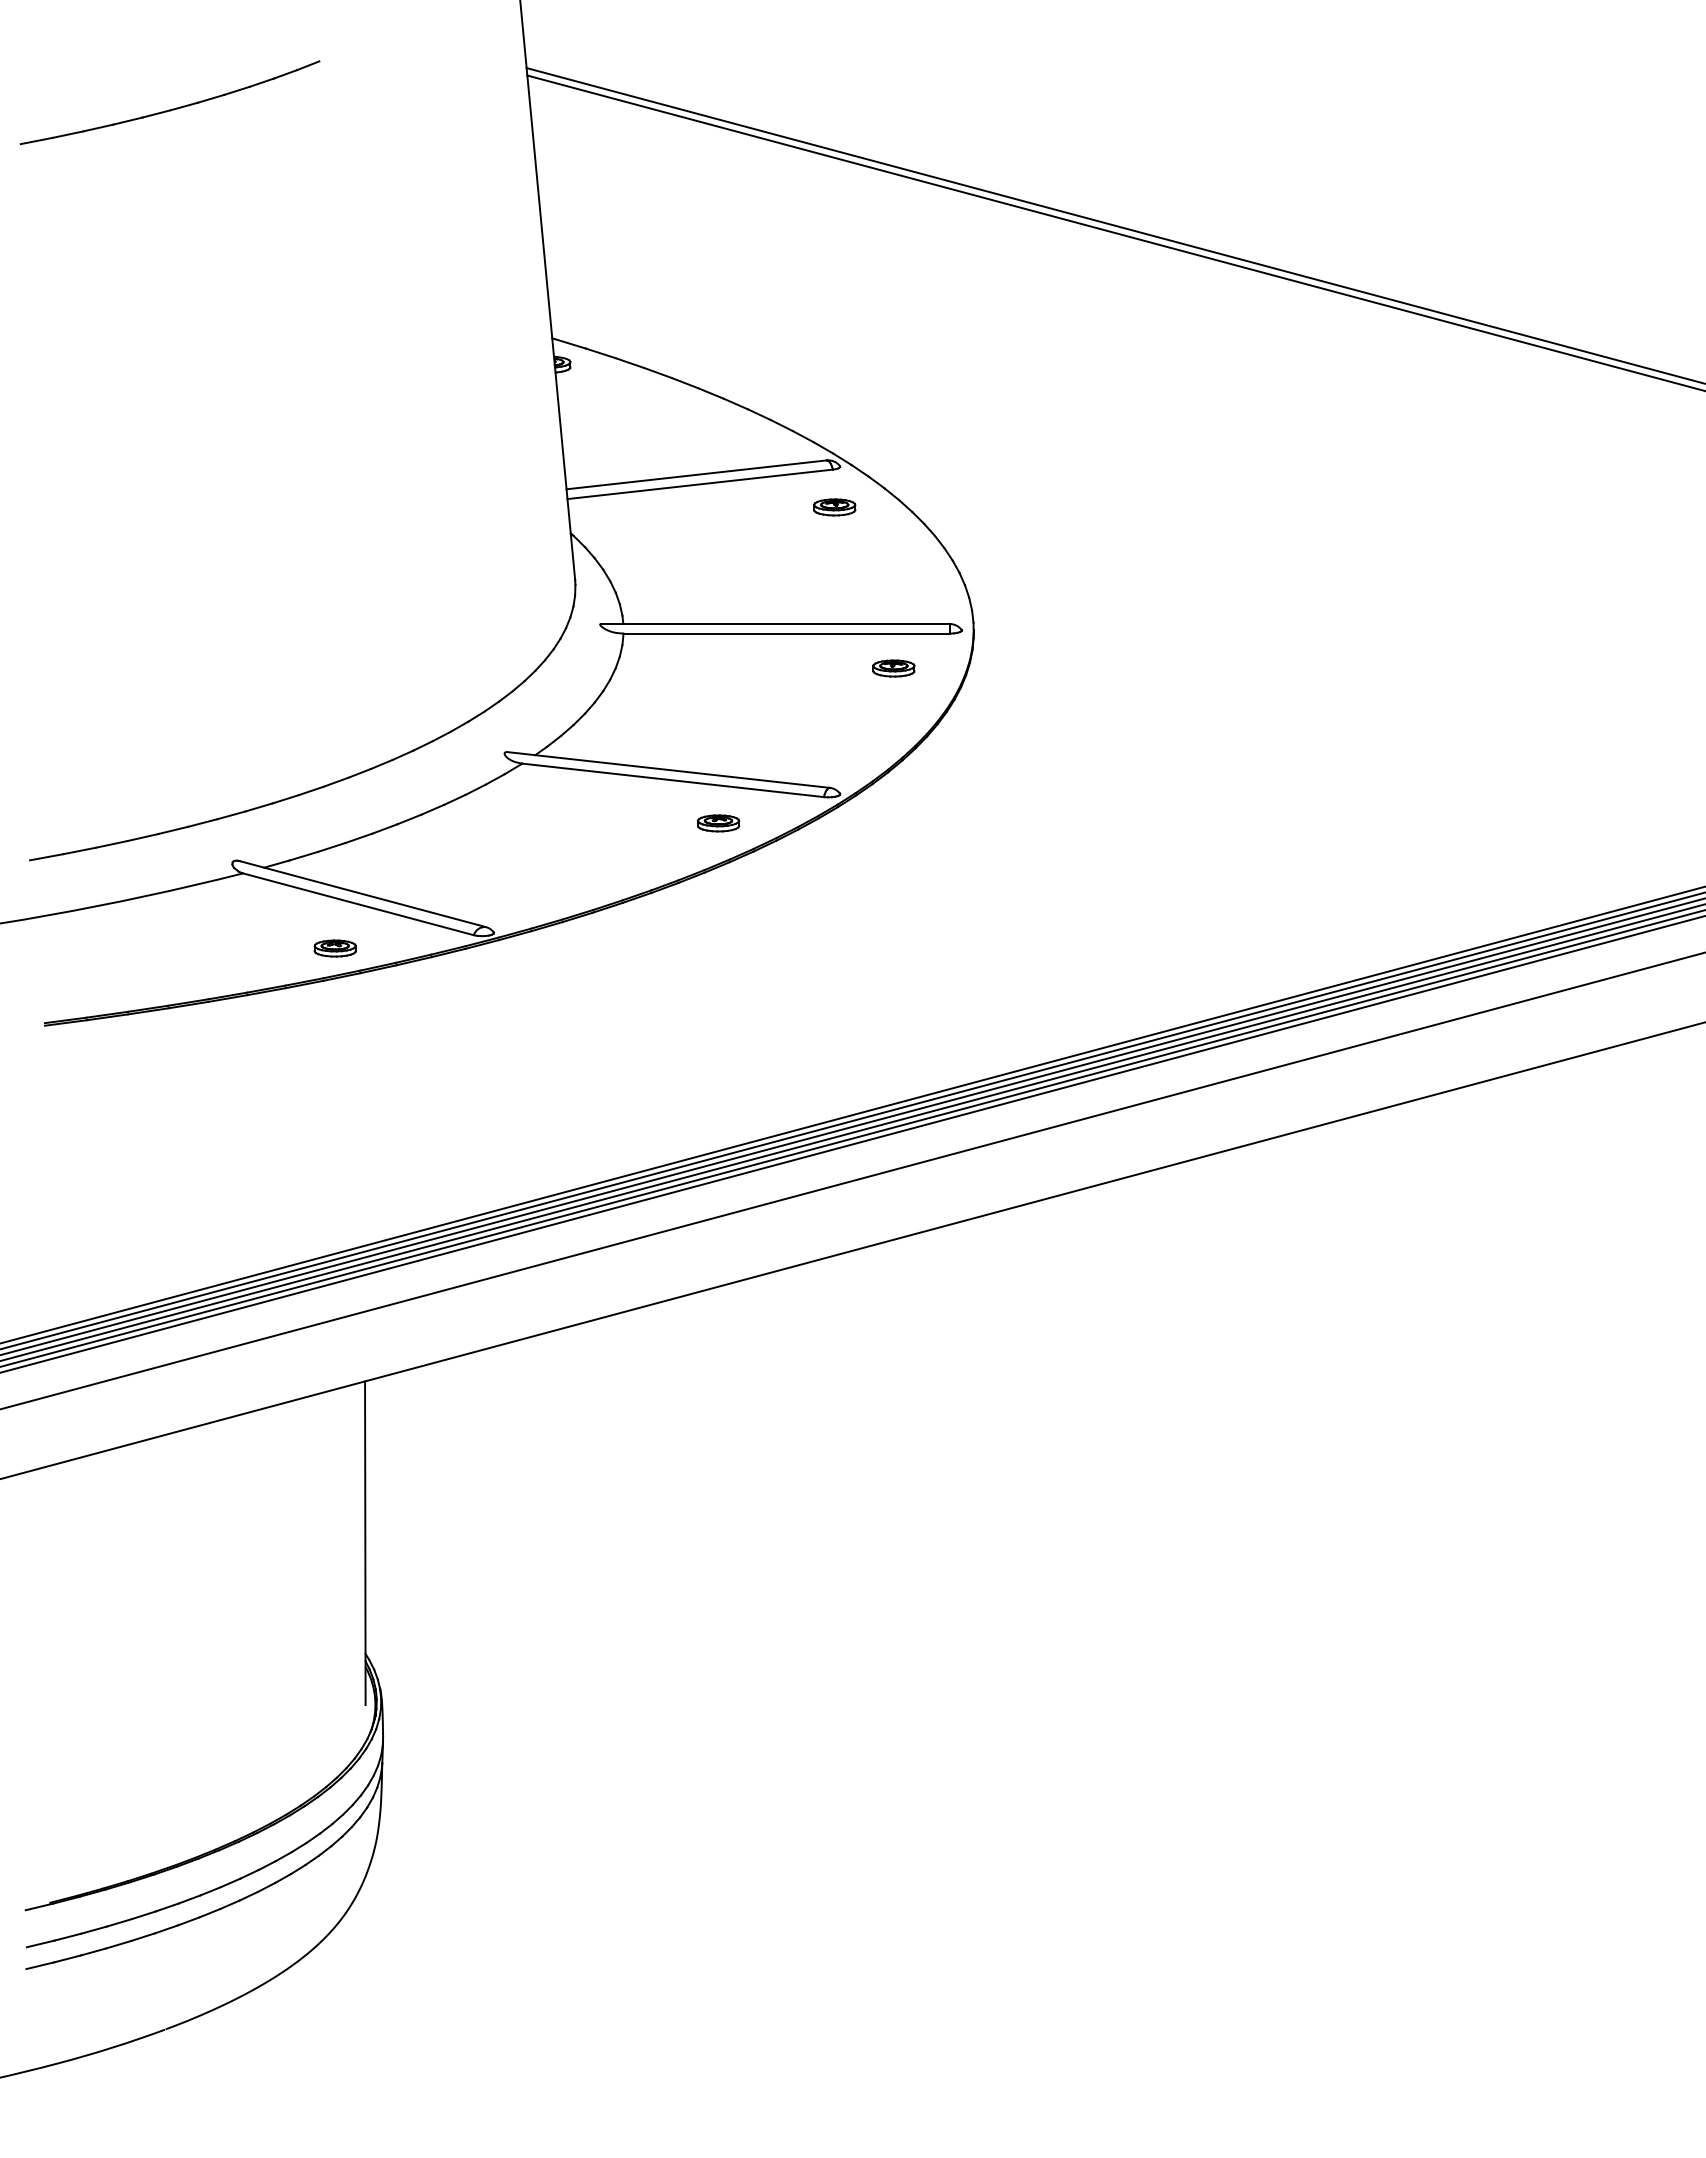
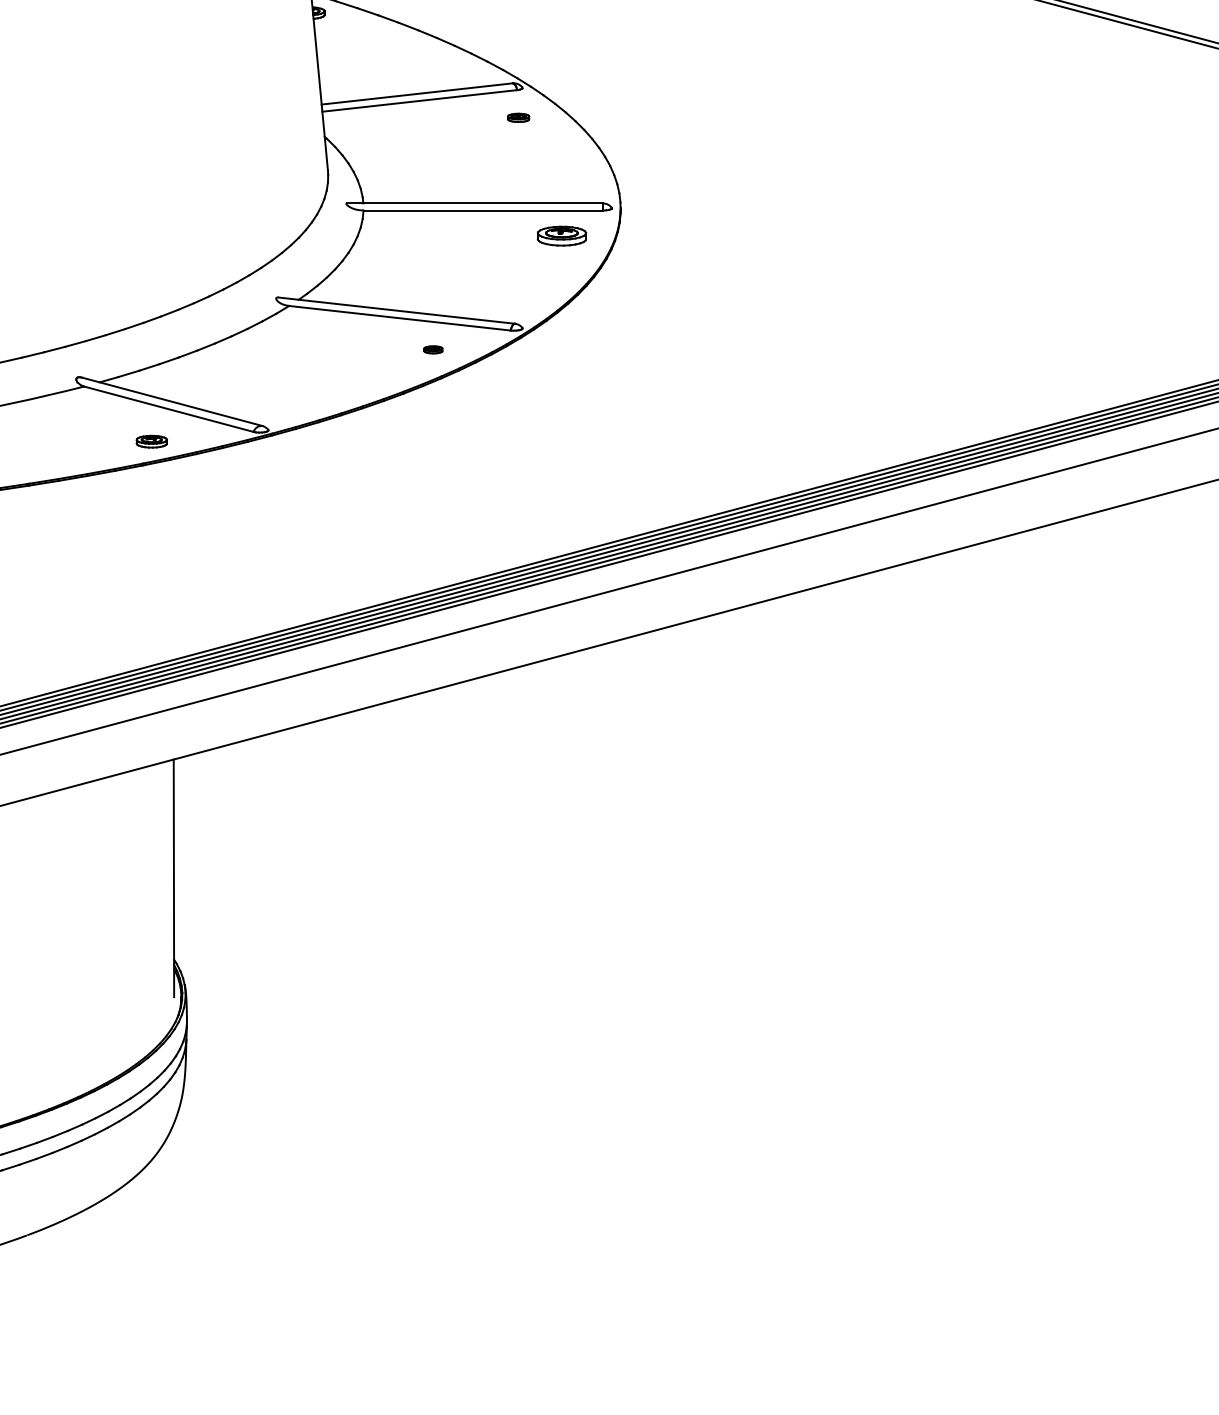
part: (834, 507) -> (518, 117), size x0.7
part: (893, 668) -> (561, 236), size x1.6
part: (718, 823) -> (433, 349), size x0.6

